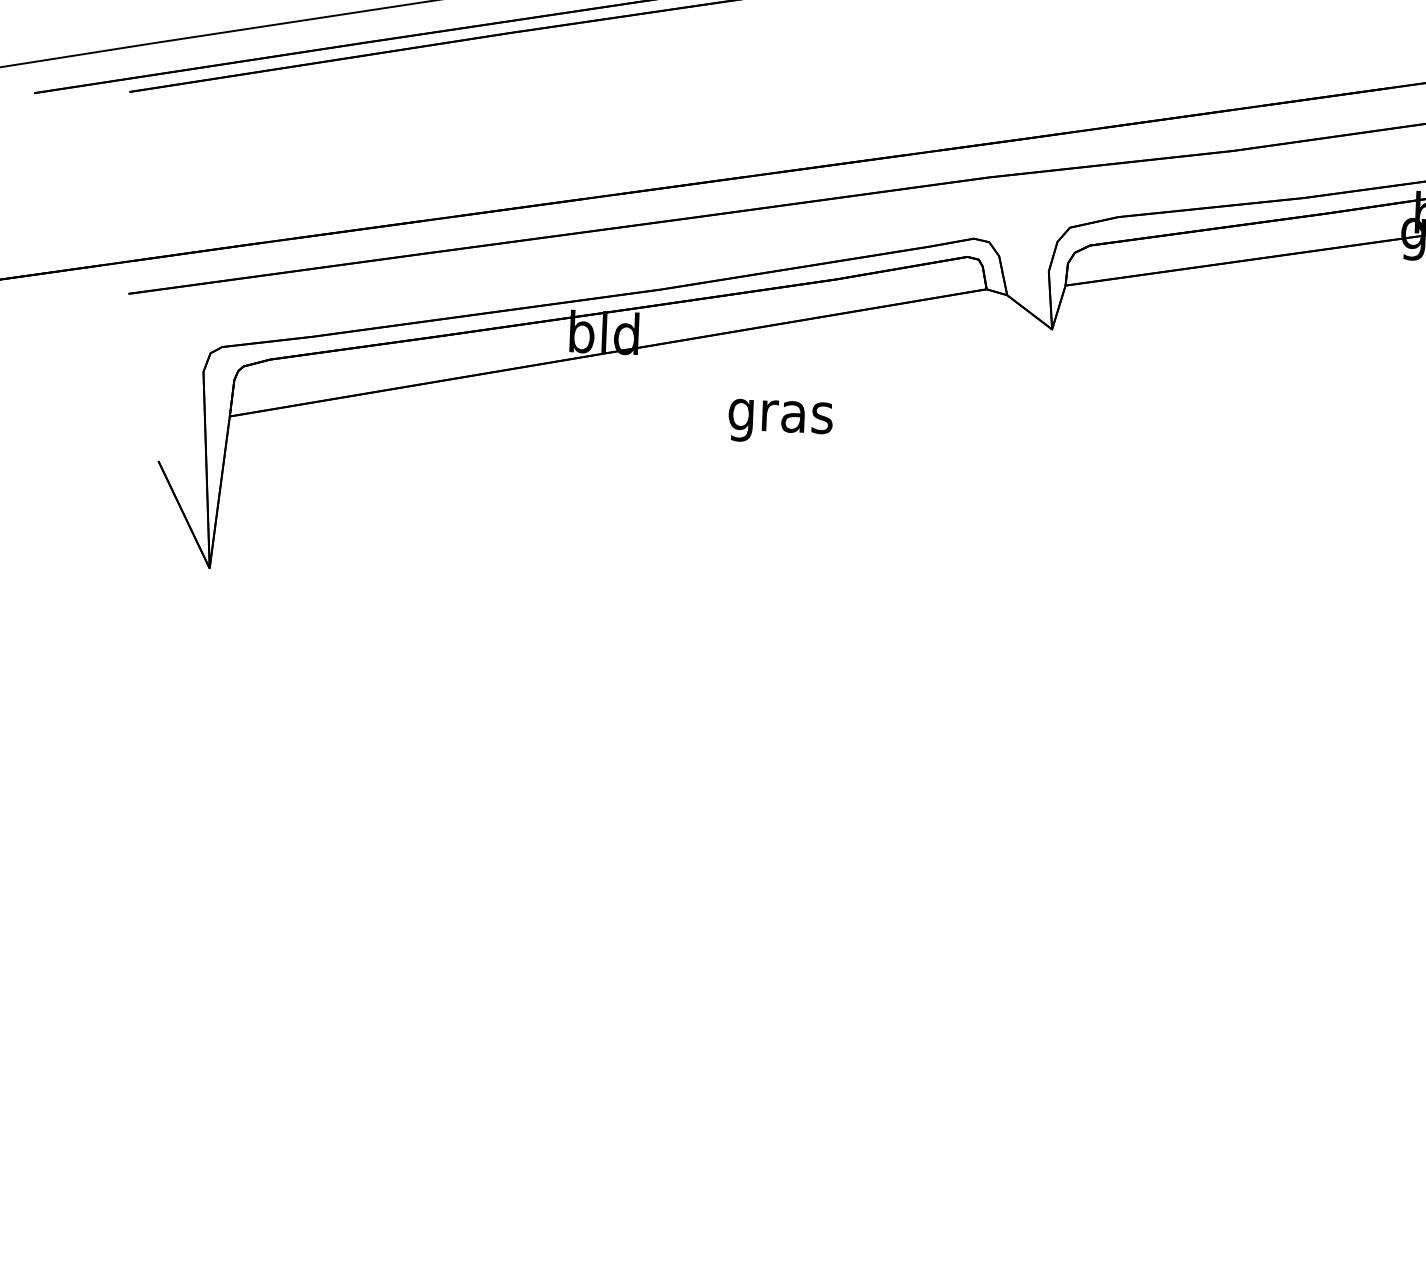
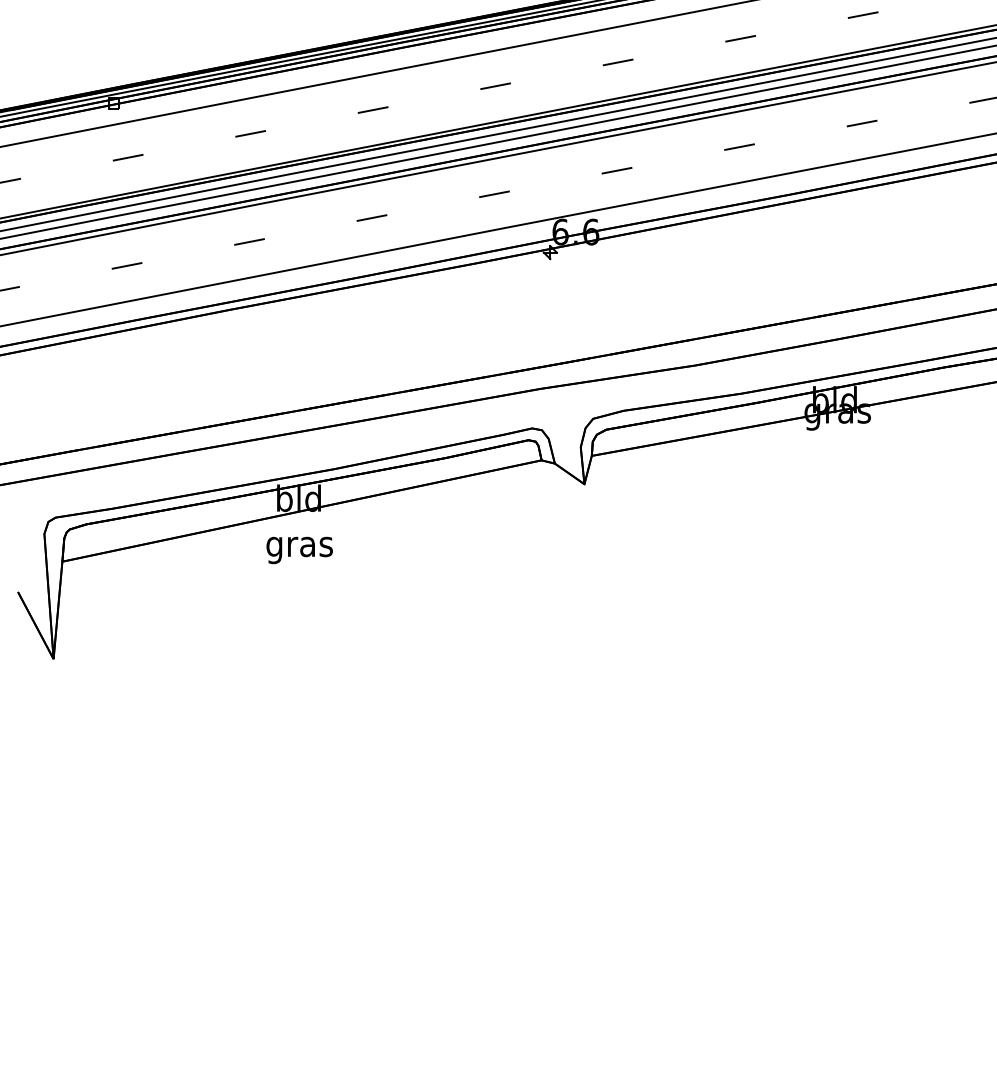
text: (780, 421) -> (299, 550), moved

